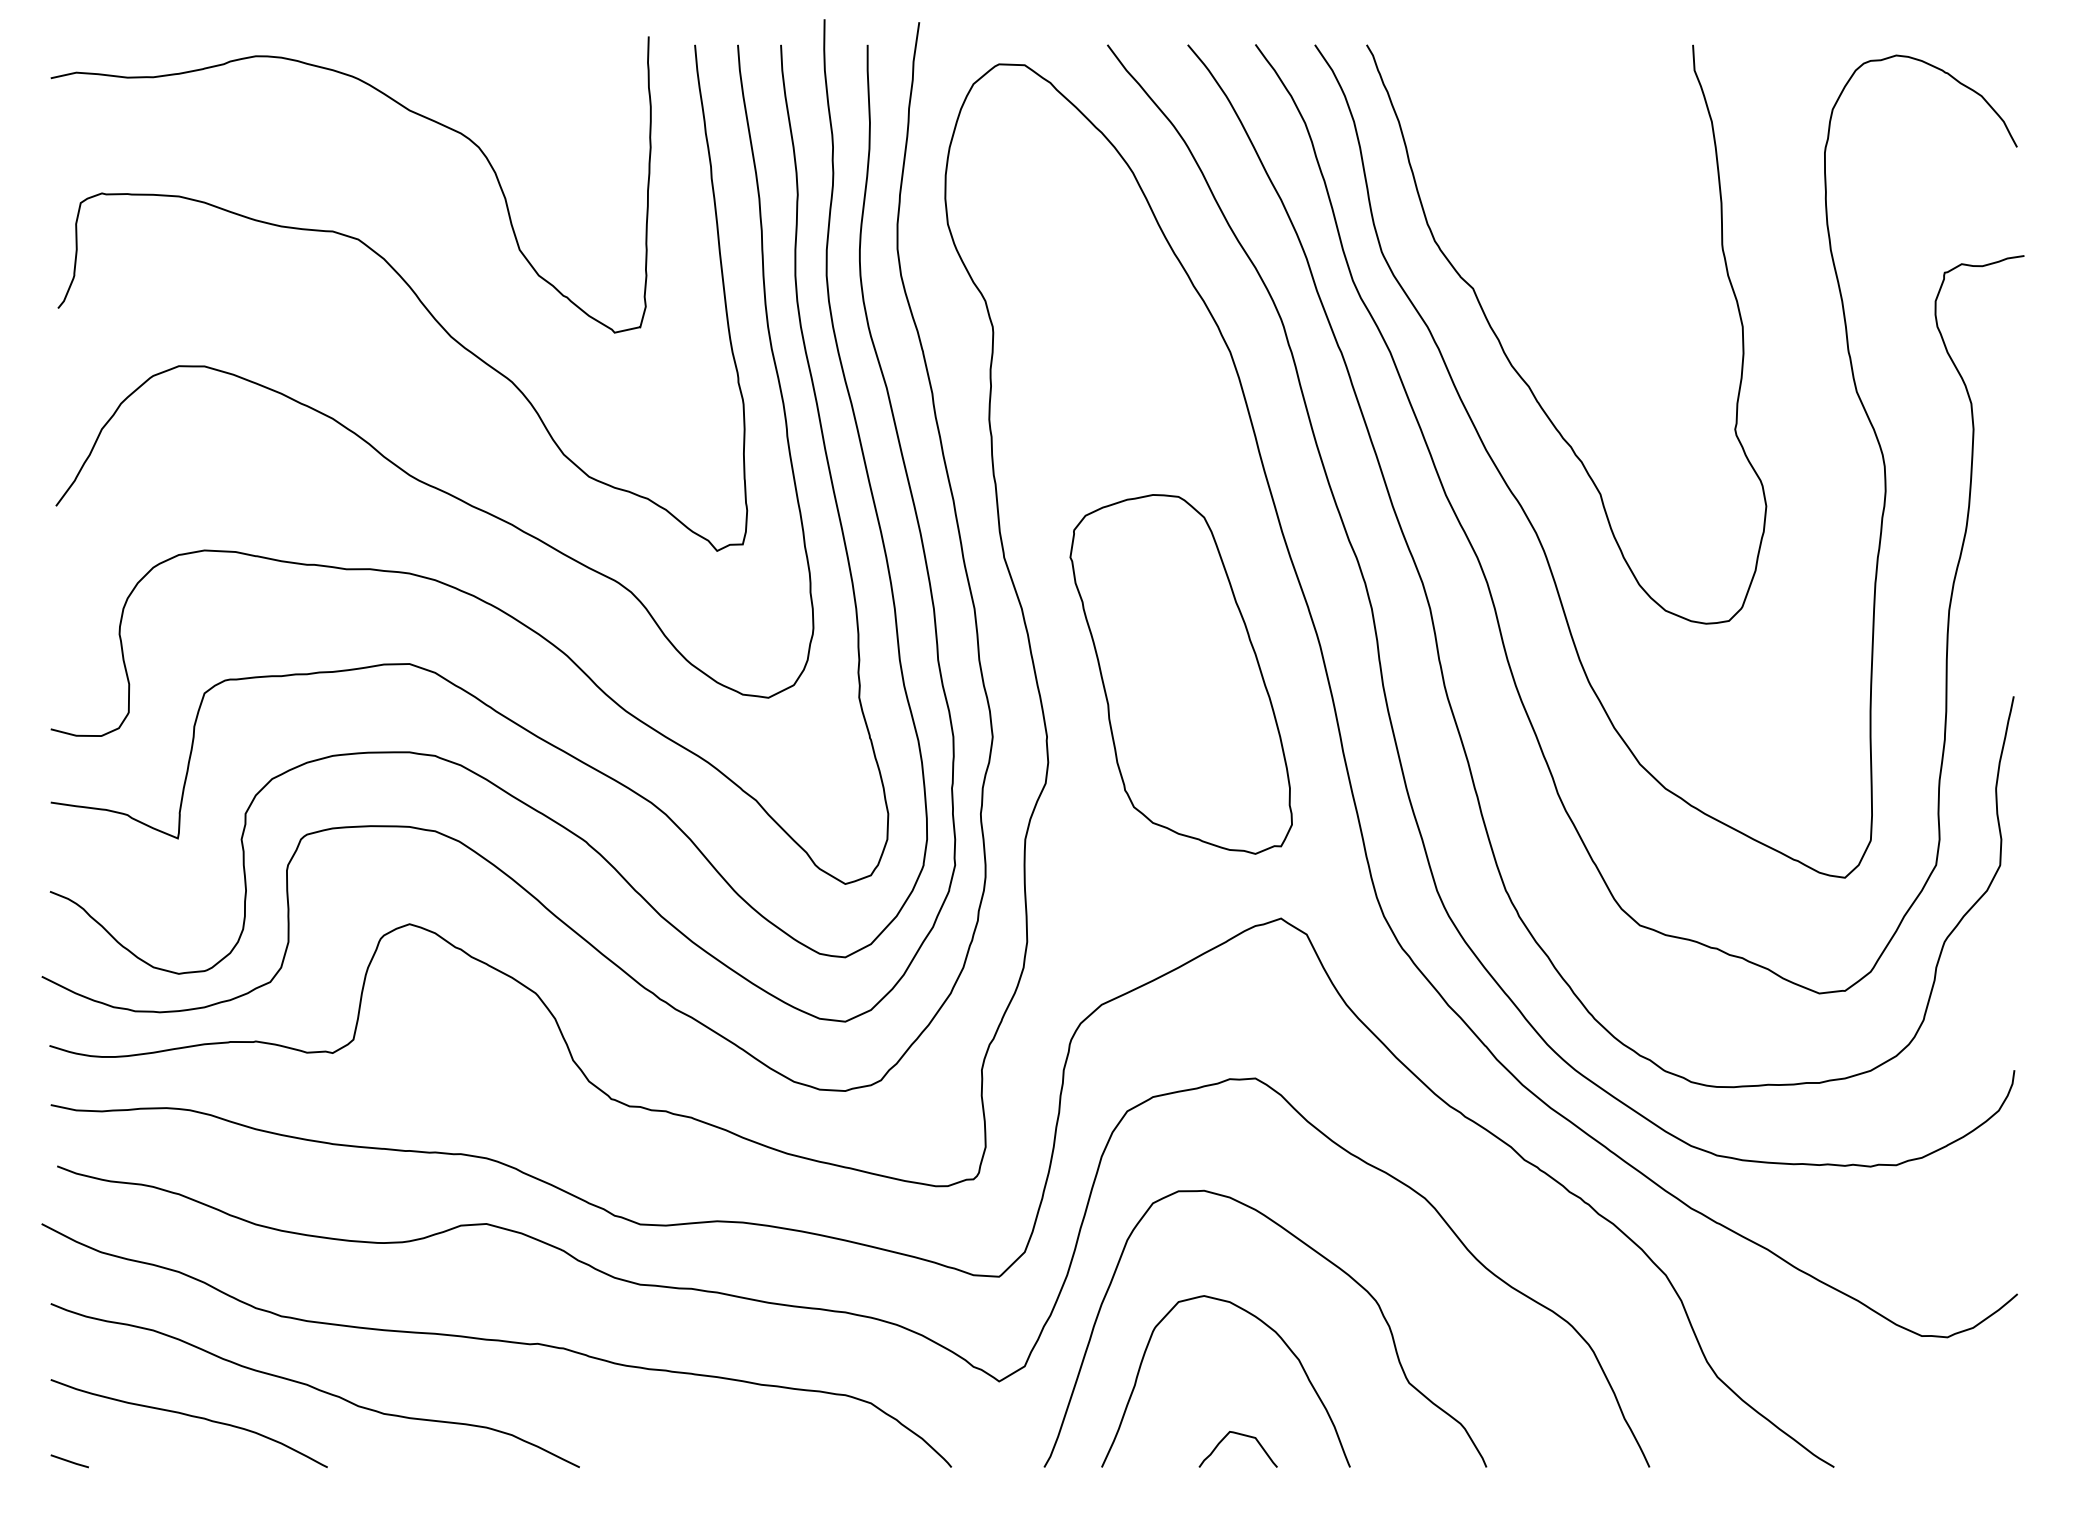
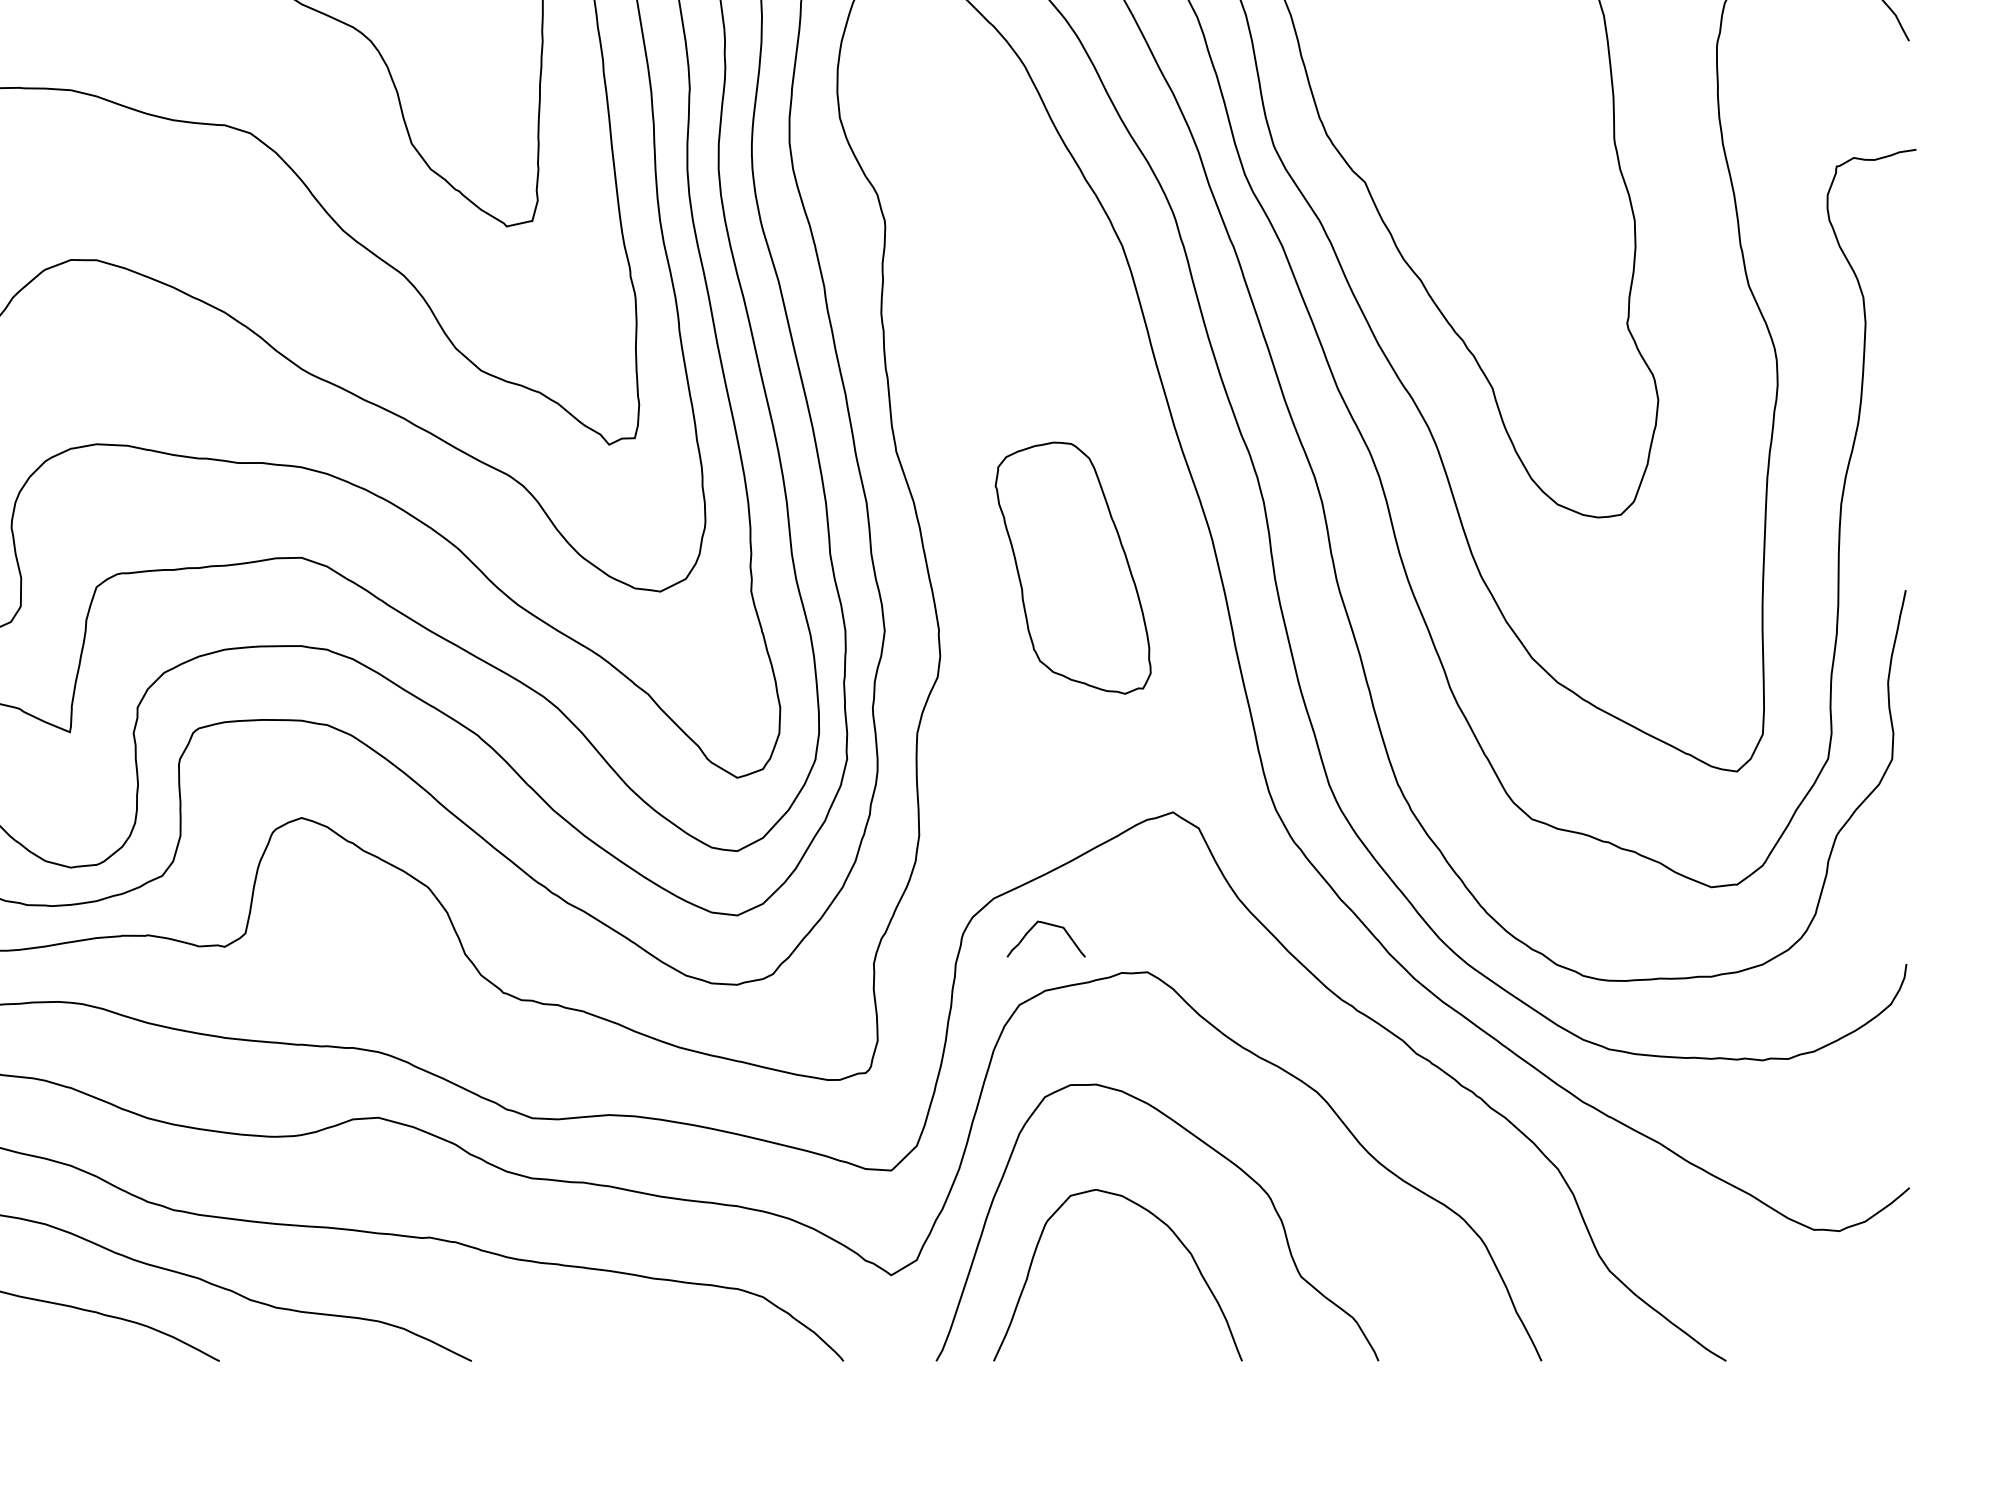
part: (1180, 674) -> (1072, 568), size x0.7
curve: (1240, 1435) -> (1048, 925), moved

